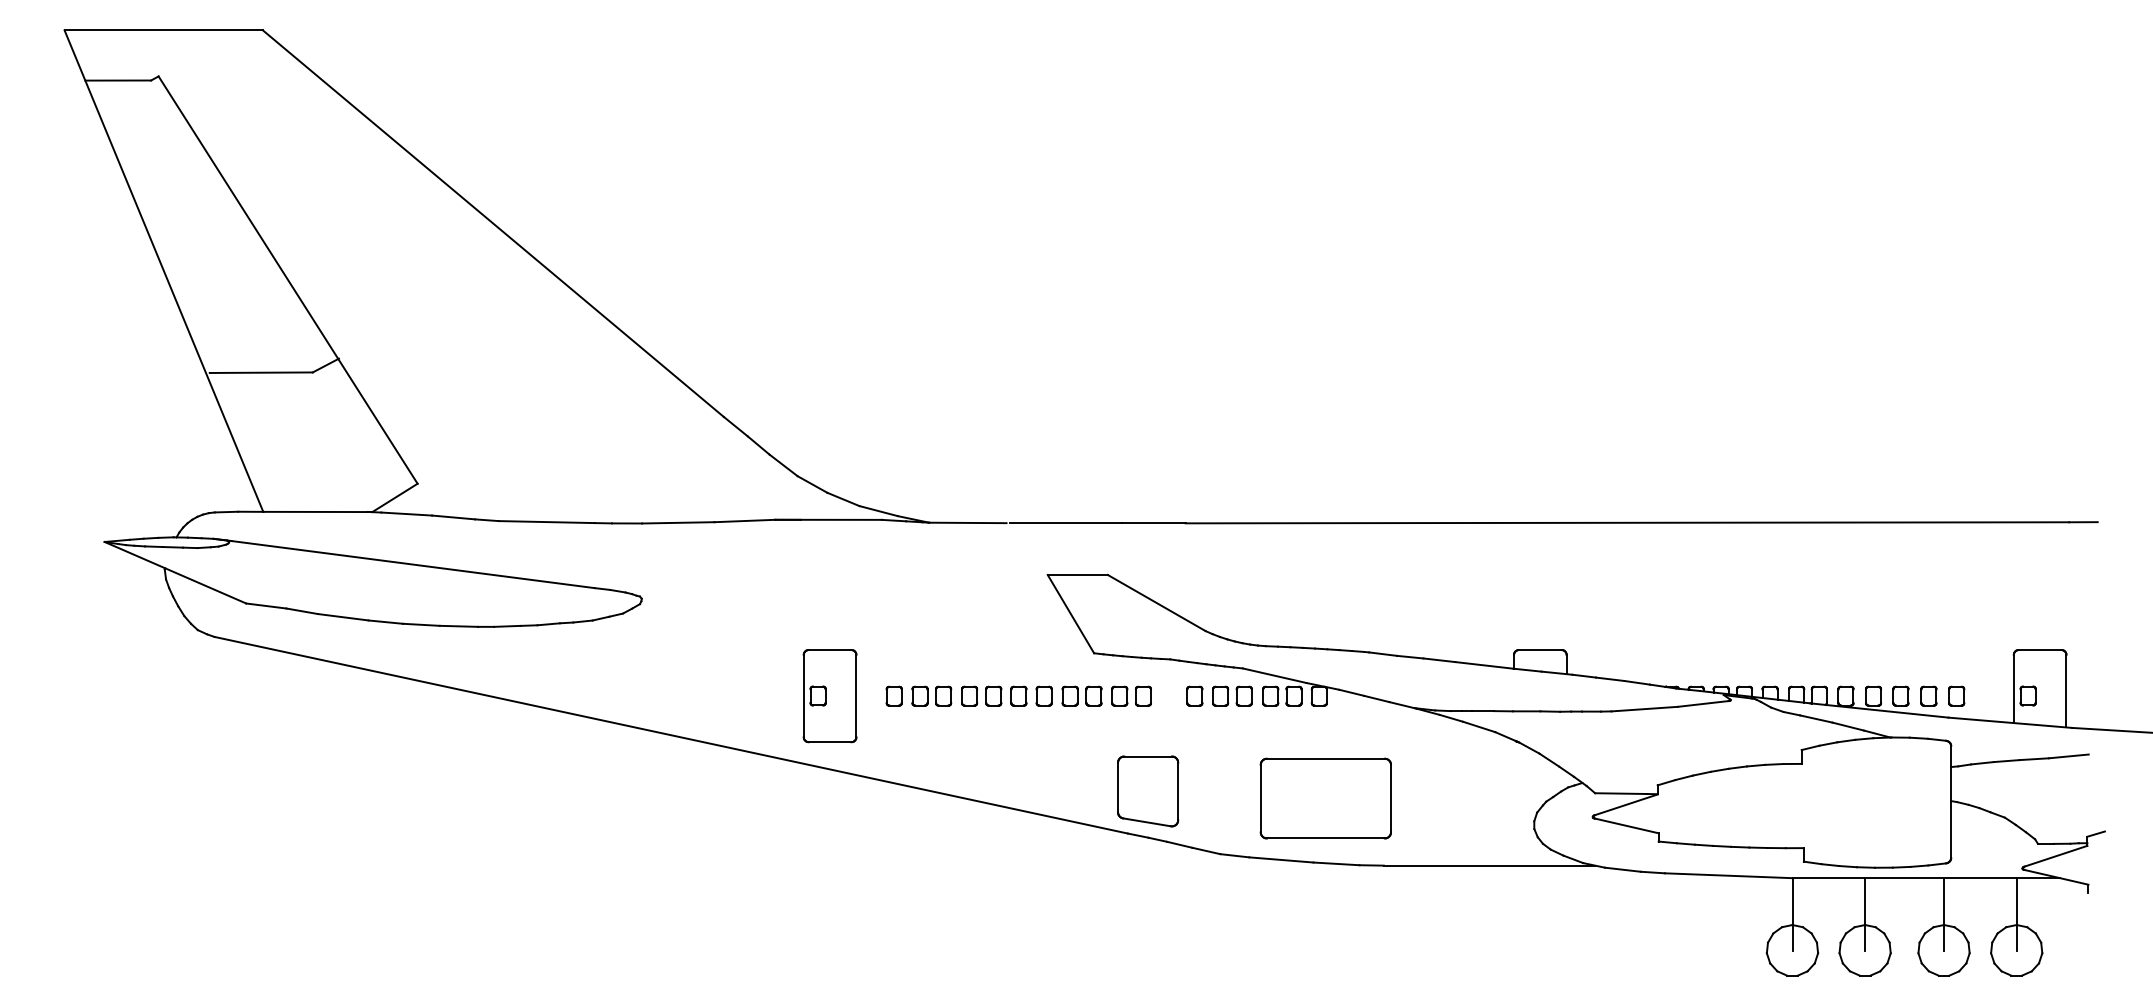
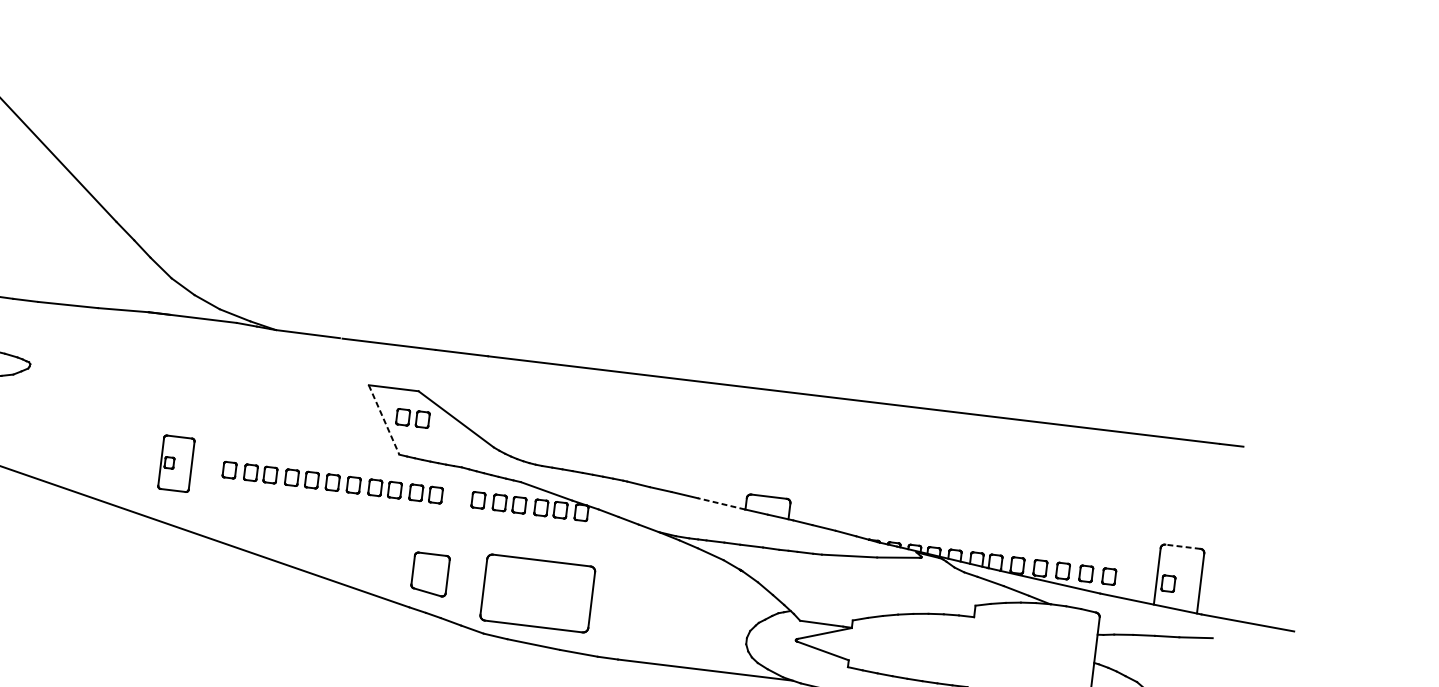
part: (1104, 607) -> (412, 417), added
line: (1071, 614) -> (384, 420), solid -> dashed
line: (2039, 650) -> (1182, 547), solid -> dashed
line: (1484, 665) -> (721, 503), solid -> dashed
part: (829, 696) -> (175, 463), size x0.7
part: (1148, 791) -> (430, 574), size x0.7
part: (1325, 798) -> (537, 593), moved

